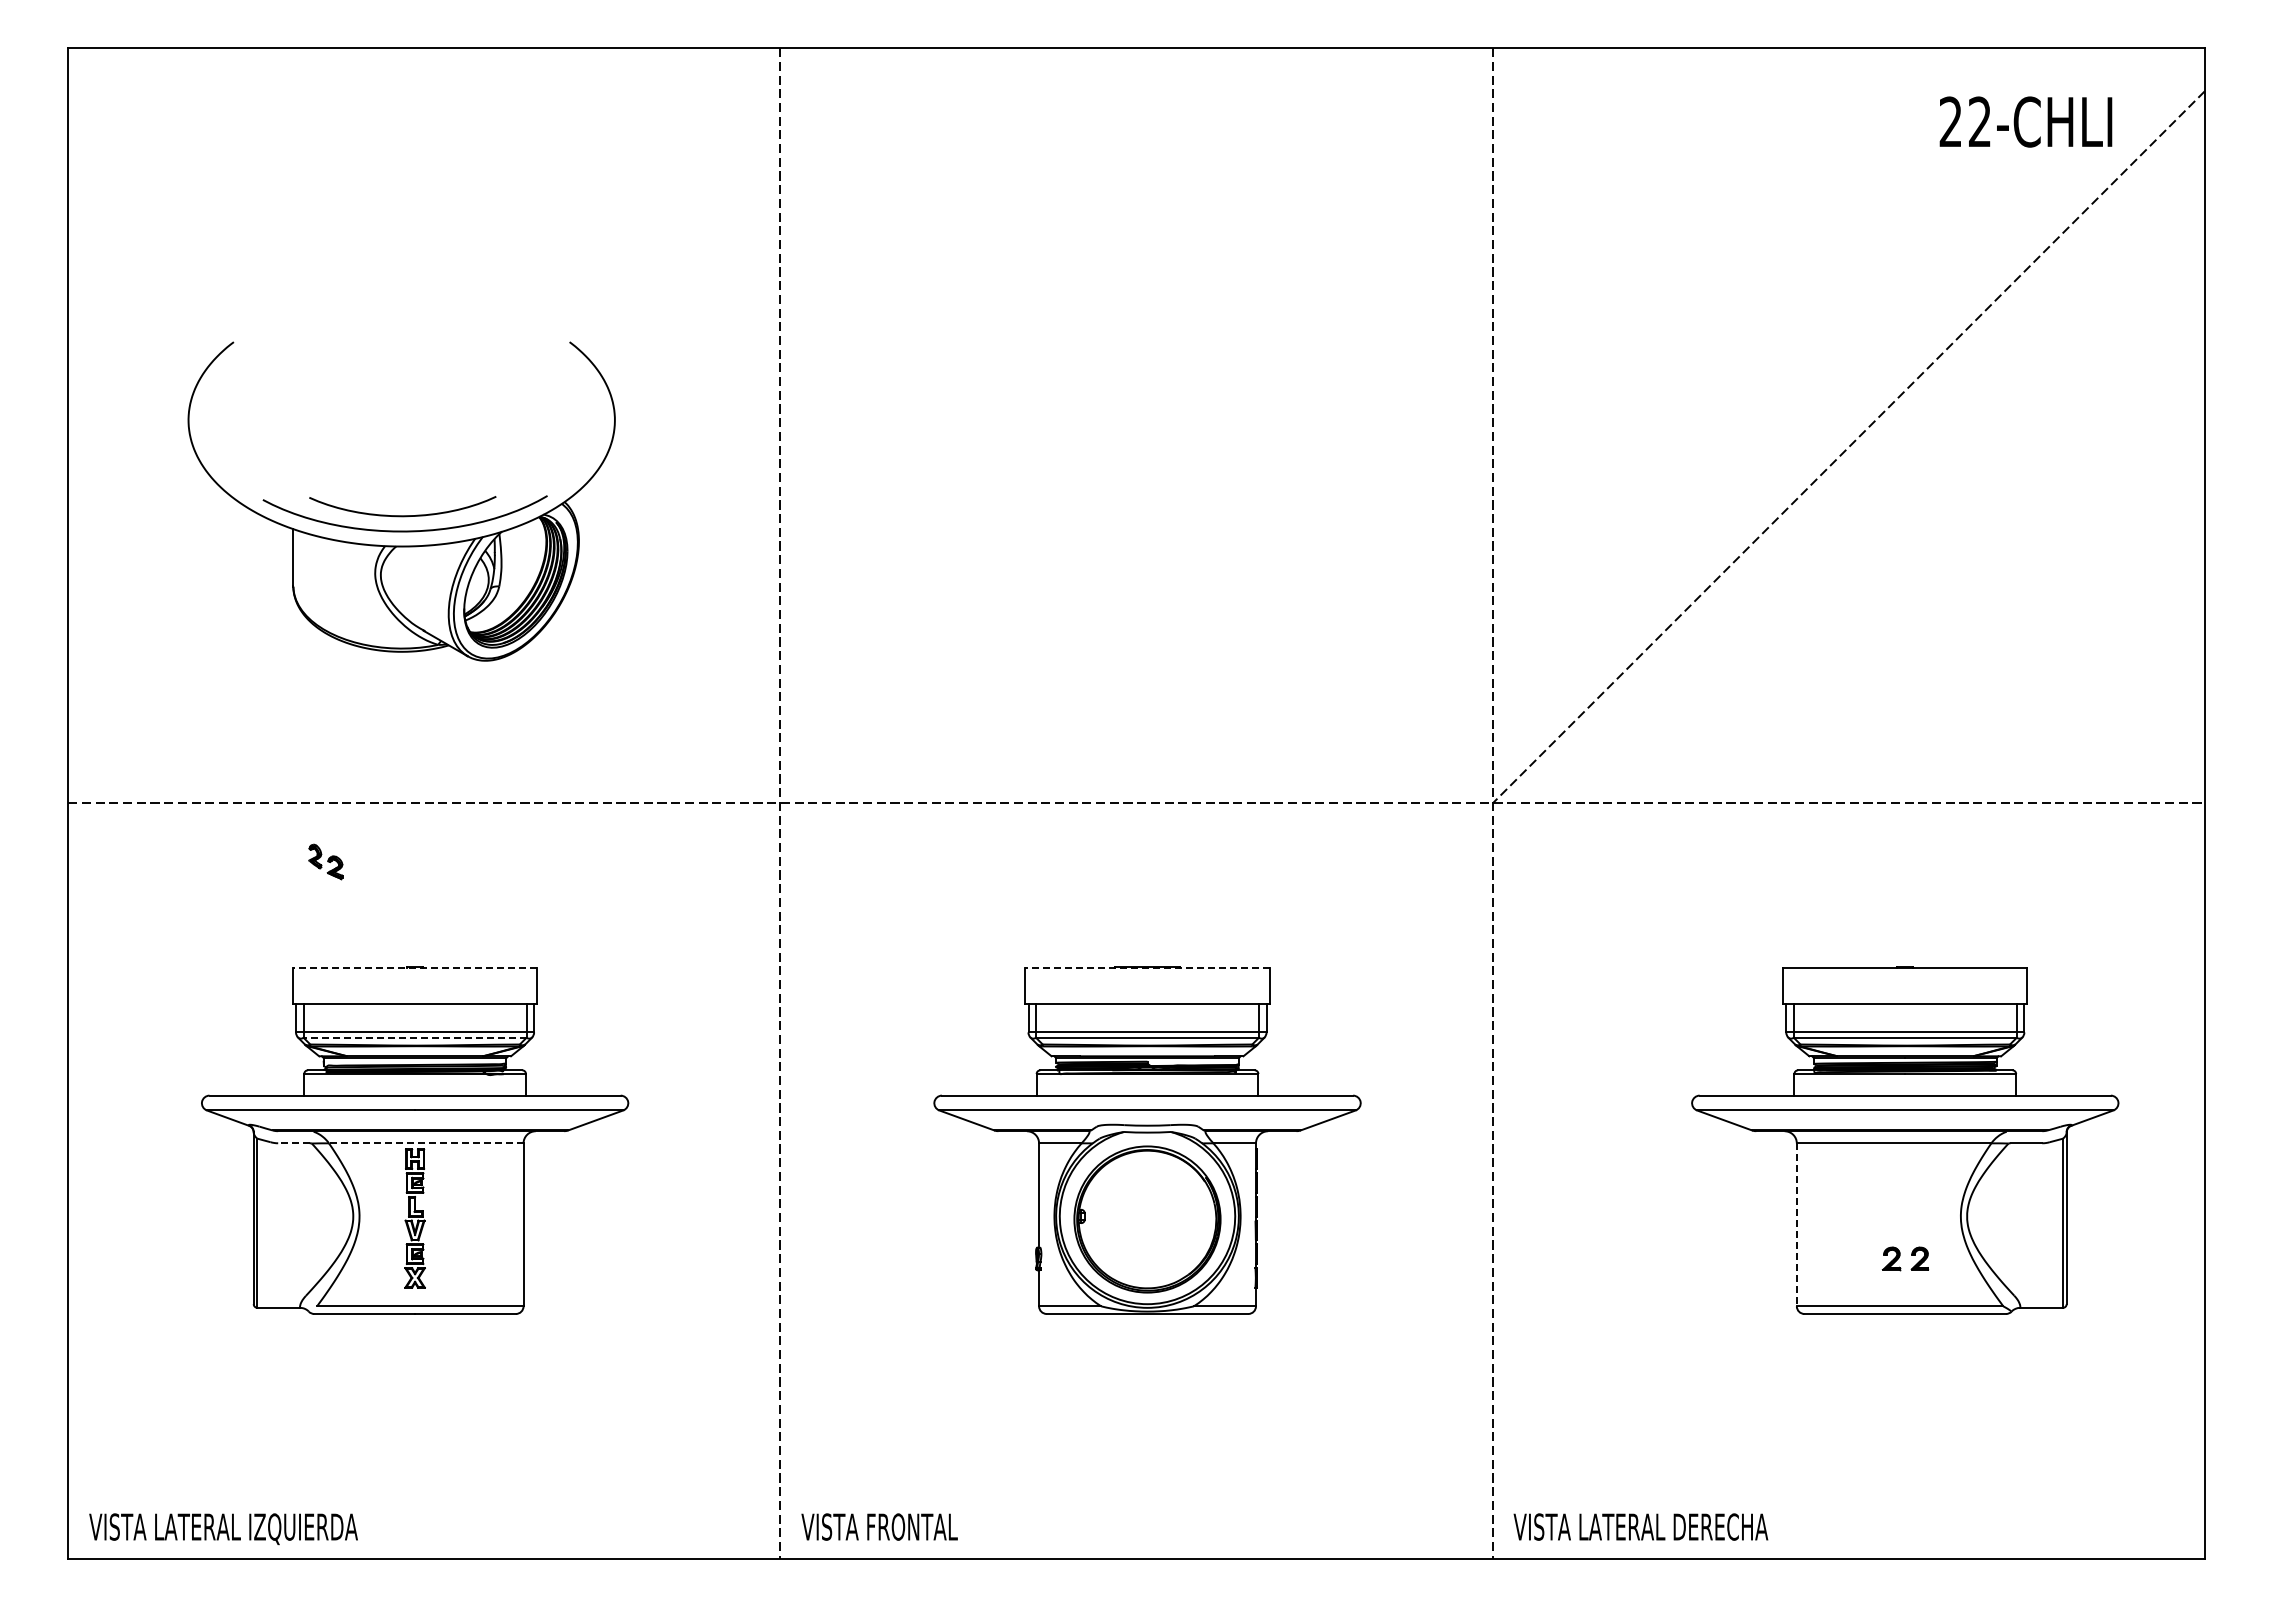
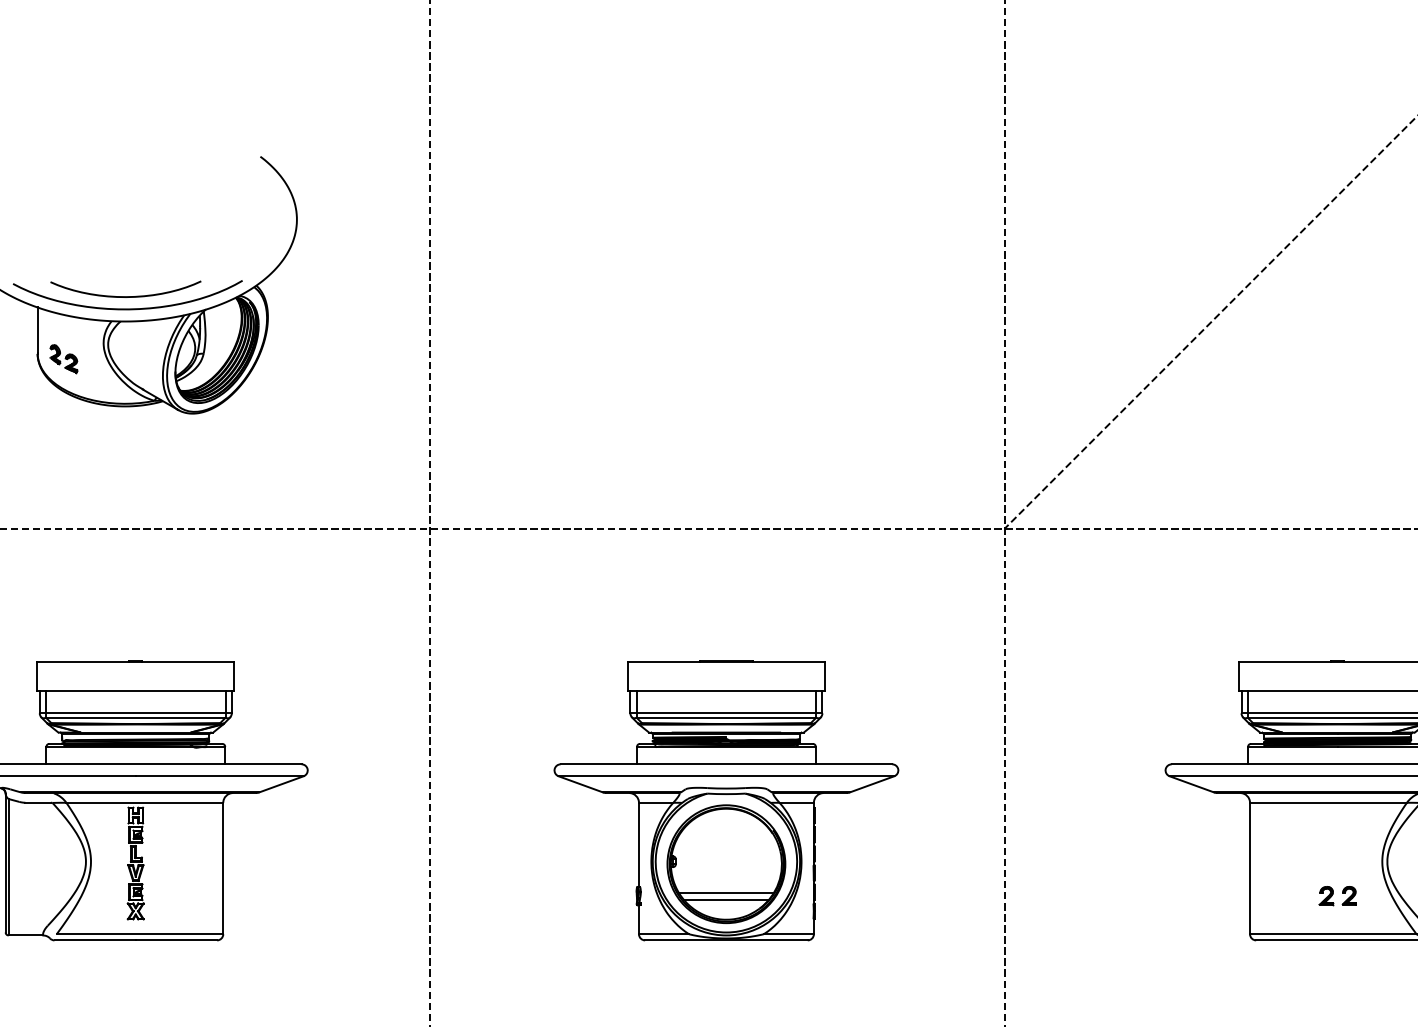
part: (325, 861) -> (63, 358), moved
line: (414, 968) -> (135, 661), dashed -> solid
line: (1147, 968) -> (726, 661), dashed -> solid
line: (414, 1037) -> (135, 717), dashed -> solid
line: (293, 1143) -> (37, 802), dashed -> solid
line: (425, 1143) -> (144, 802), dashed -> solid
line: (1796, 1225) -> (1249, 869), dashed -> solid
line: (1147, 1255) -> (726, 893), added
line: (1147, 1263) -> (726, 899), added

